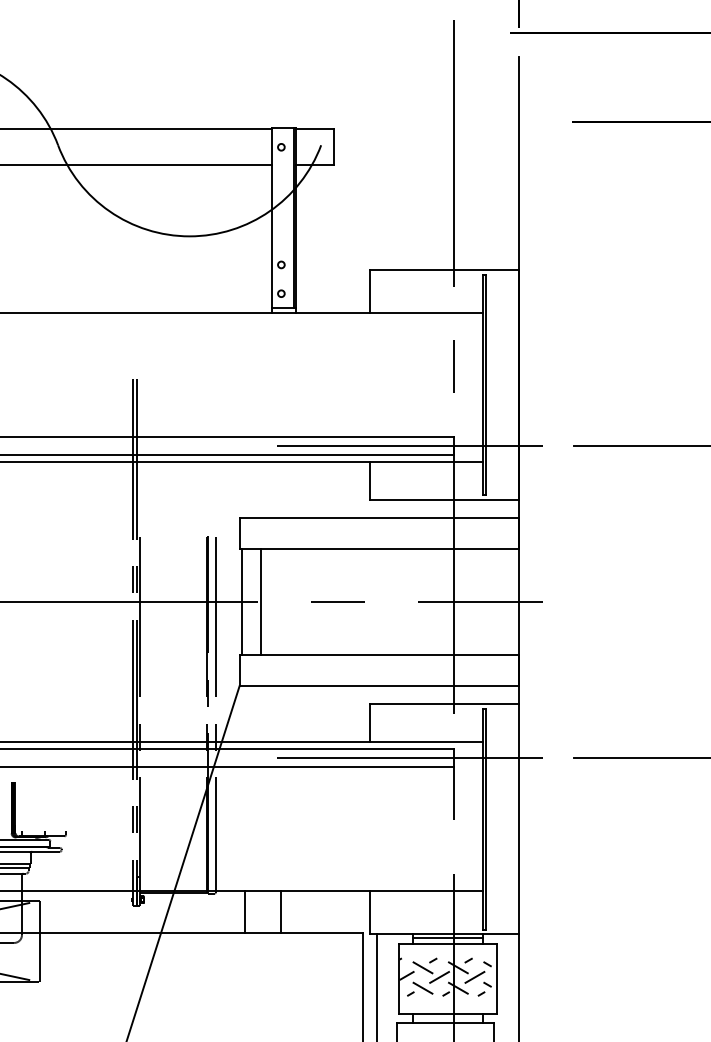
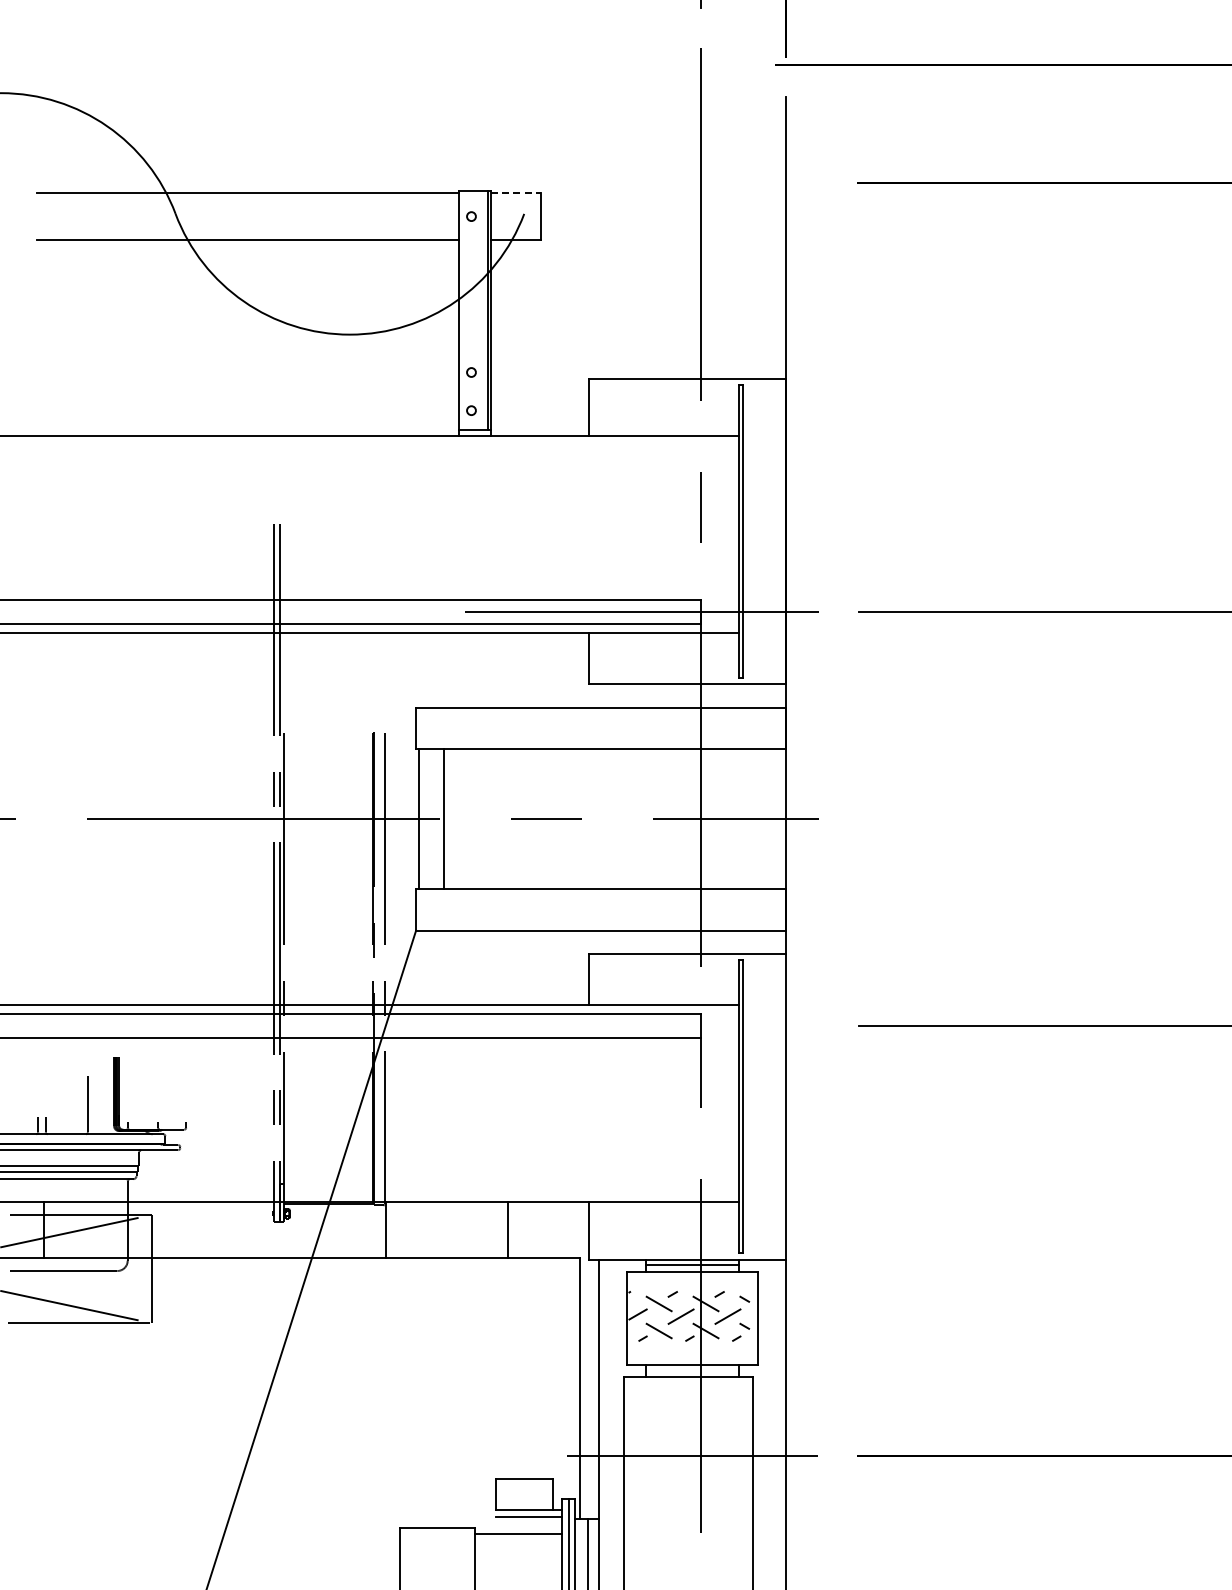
line: (315, 129) -> (516, 192), solid -> dashed
line: (396, 758) -> (624, 1026), removed
line: (245, 912) -> (385, 1230), moved
line: (281, 912) -> (508, 1230), moved

